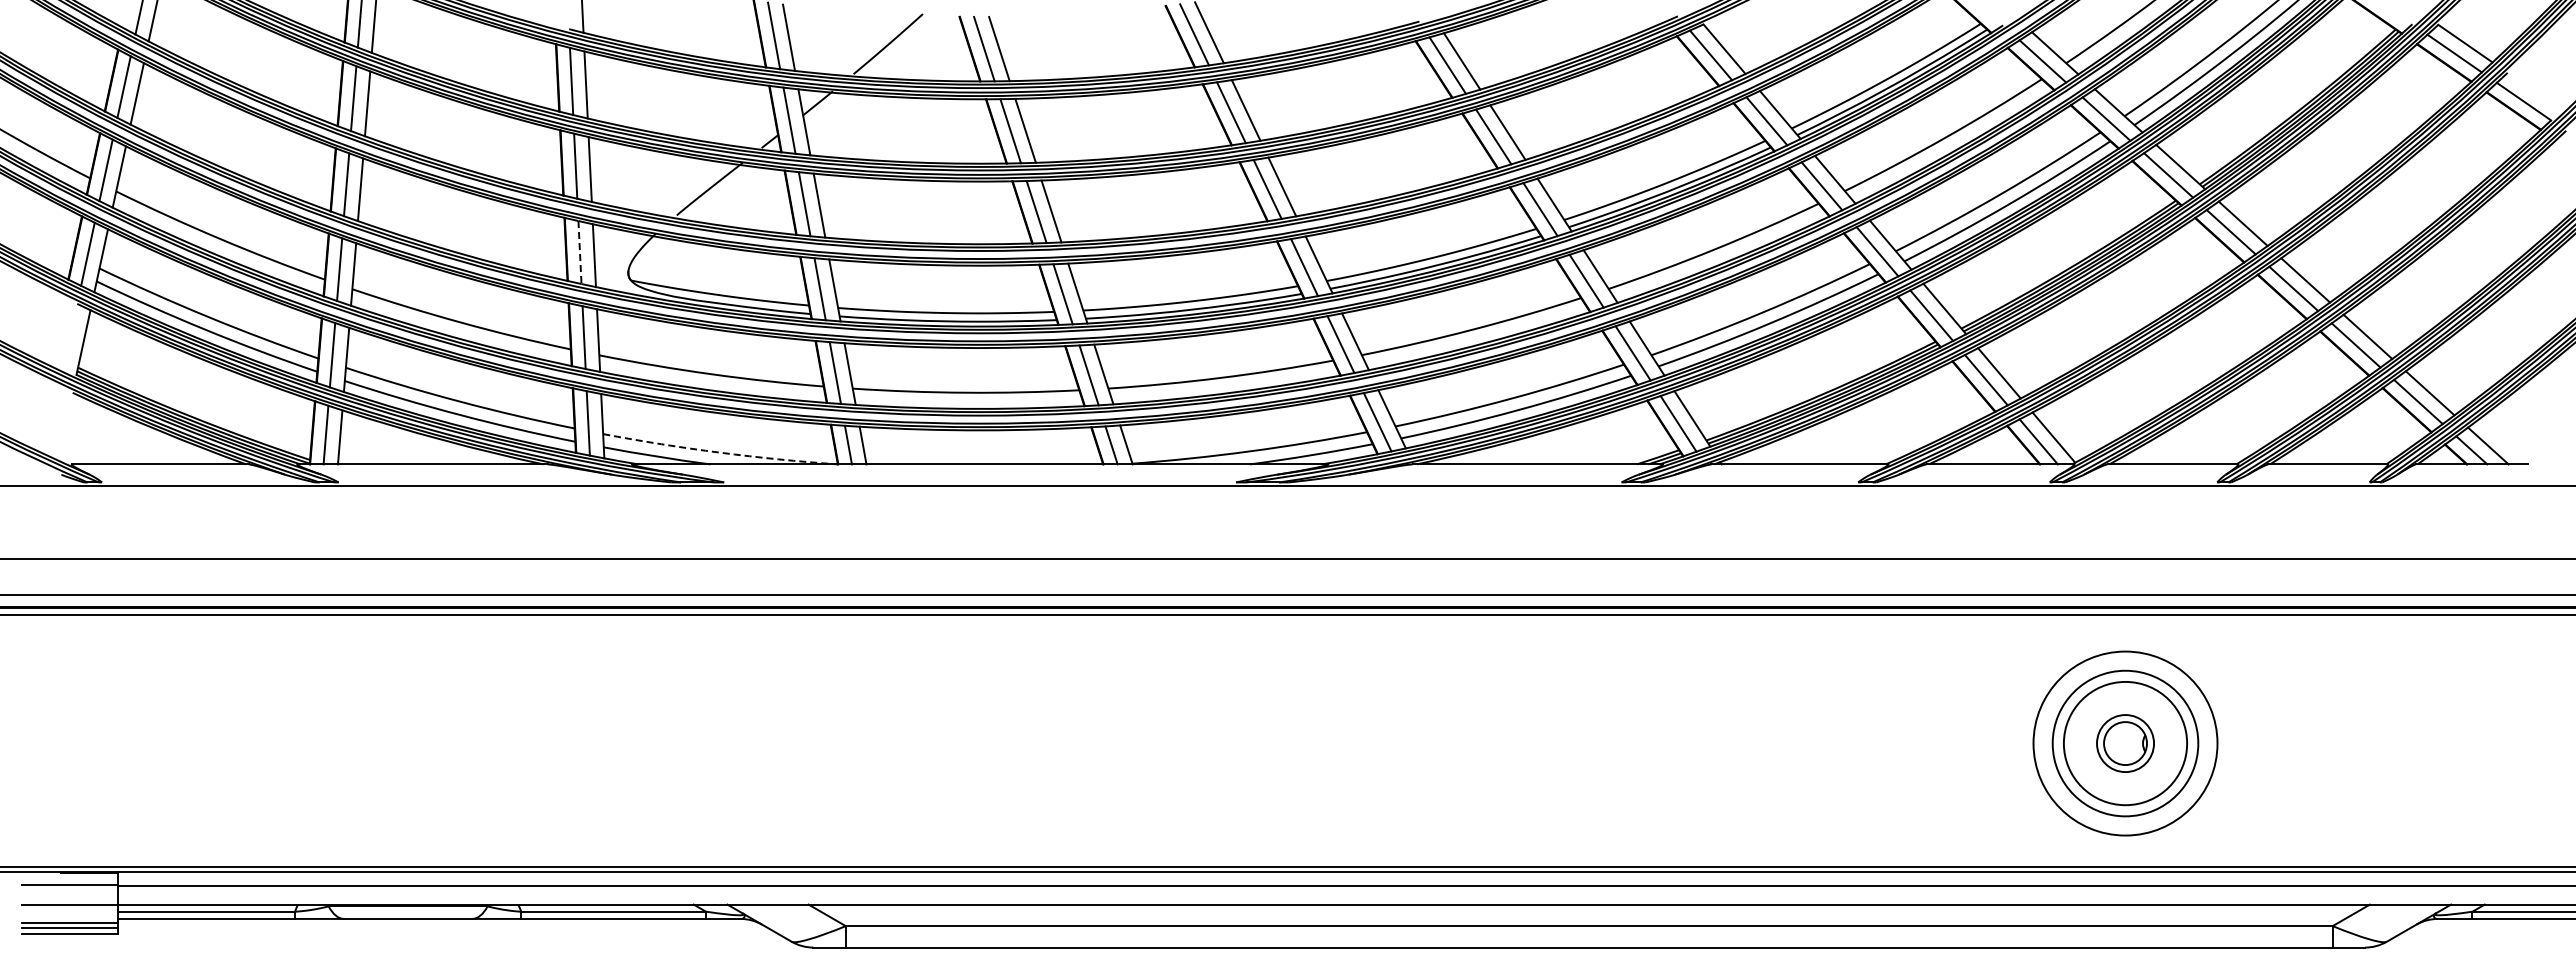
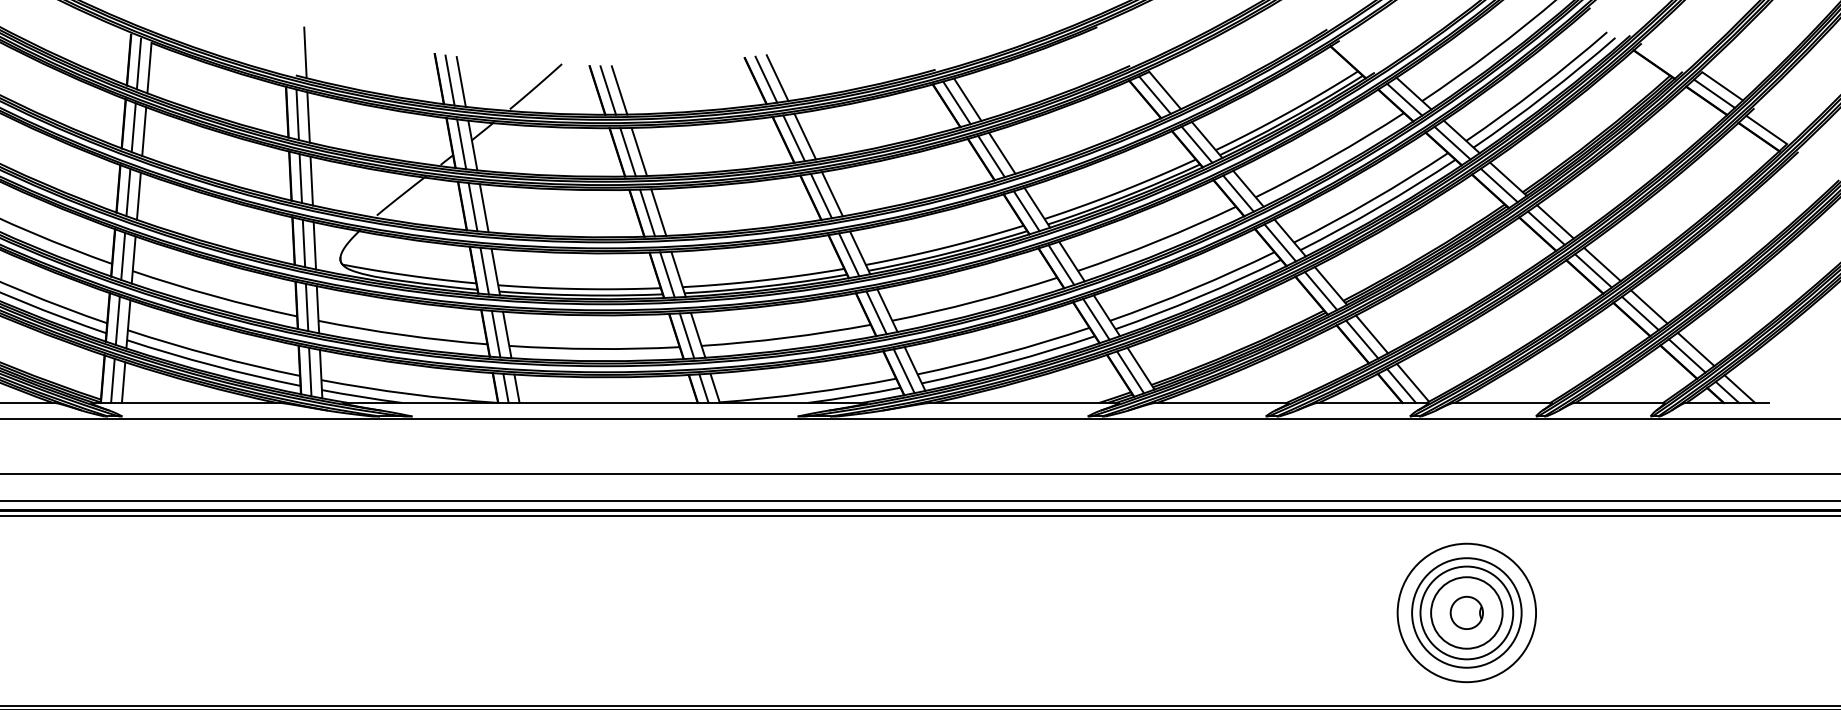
line: (579, 252) -> (303, 243), dashed -> solid
arc: (720, 452) -> (409, 393), dashed -> solid
circle: (2125, 743) -> (1466, 612), size x1.67

